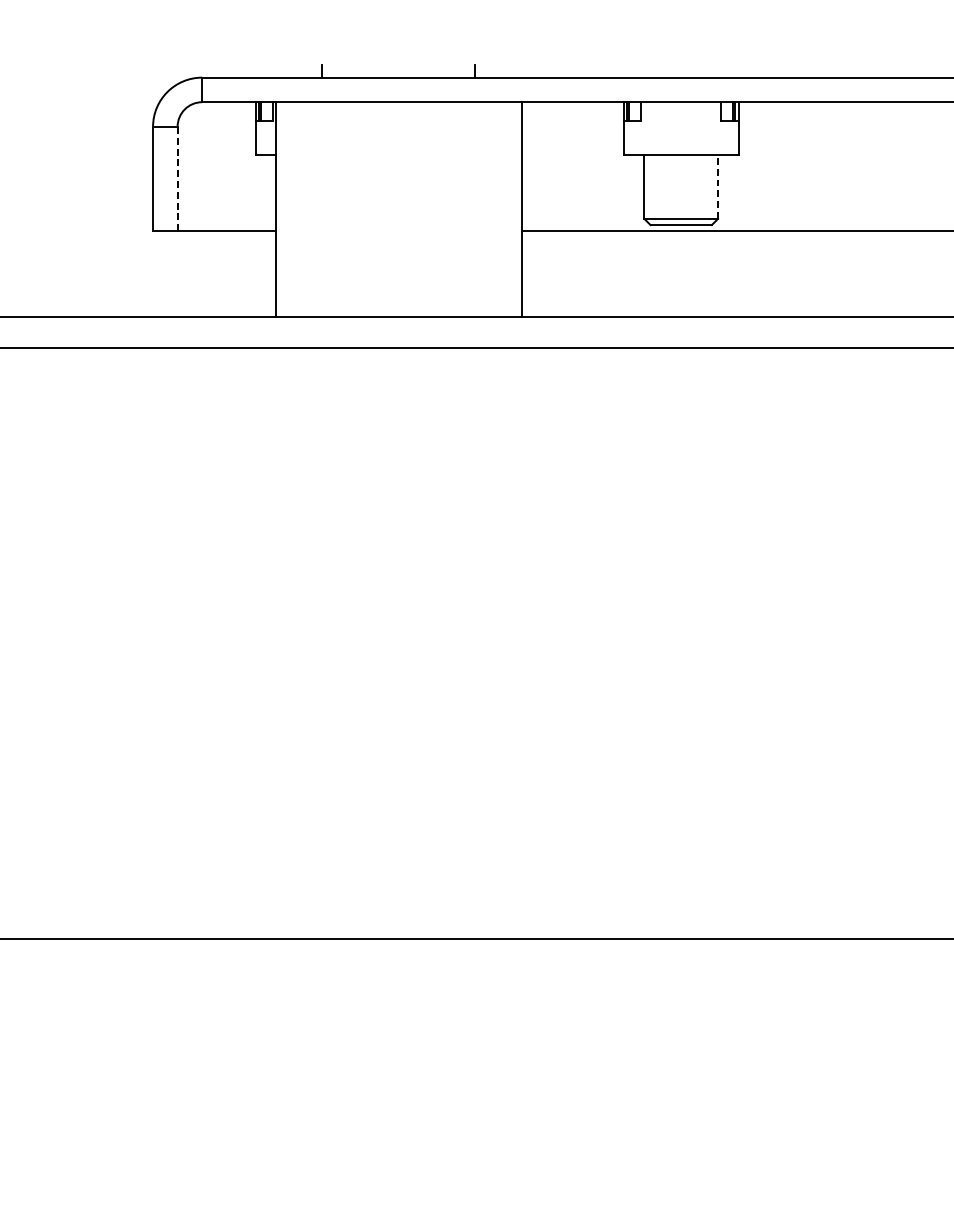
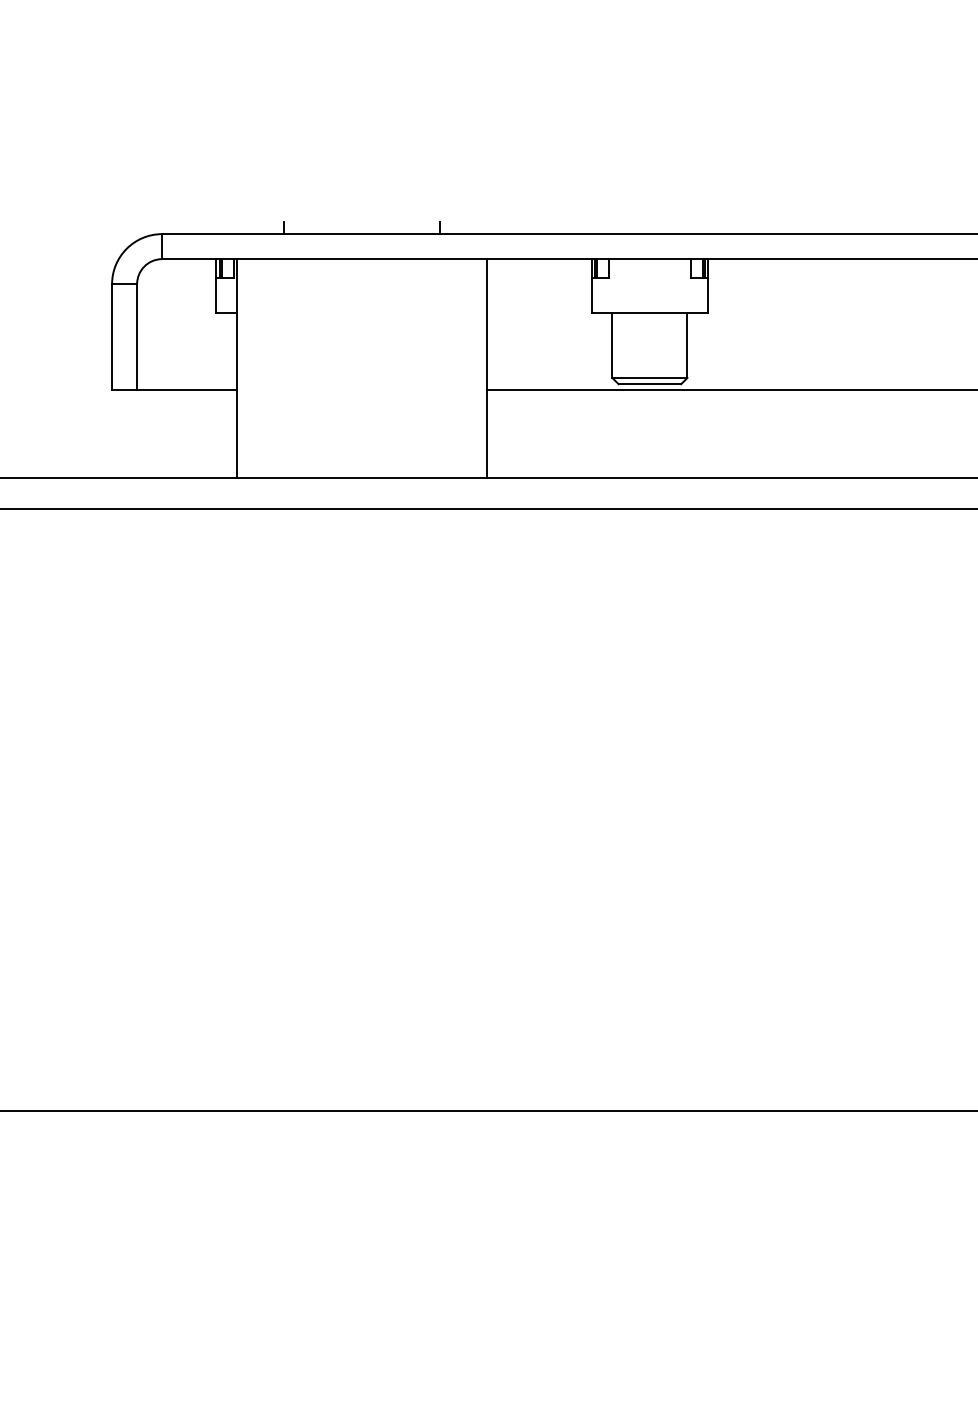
line: (178, 178) -> (137, 336), dashed -> solid
line: (718, 187) -> (687, 345), dashed -> solid

